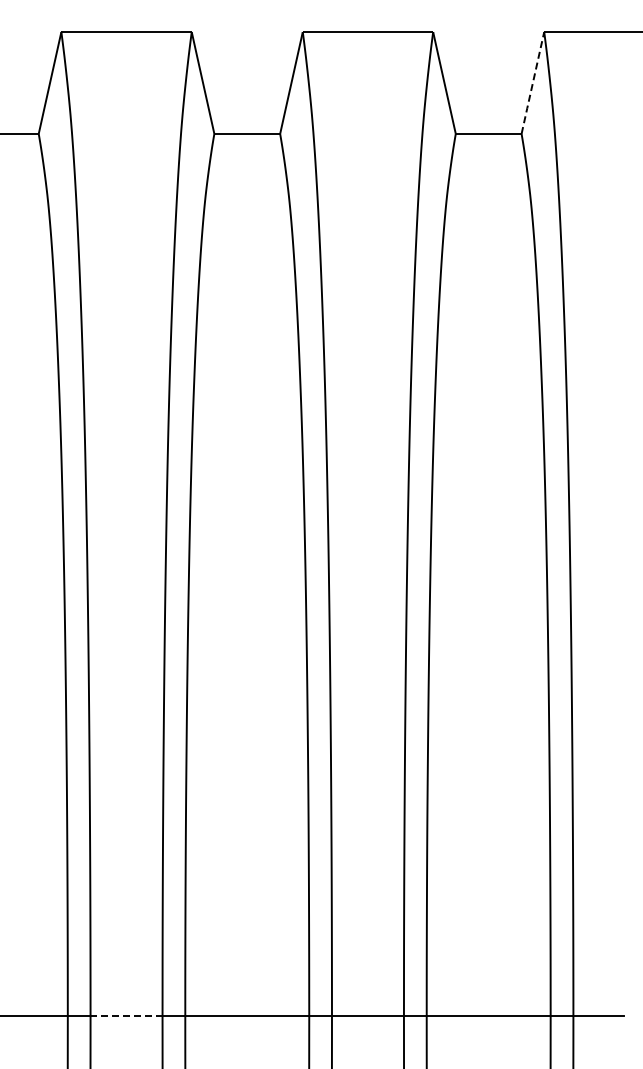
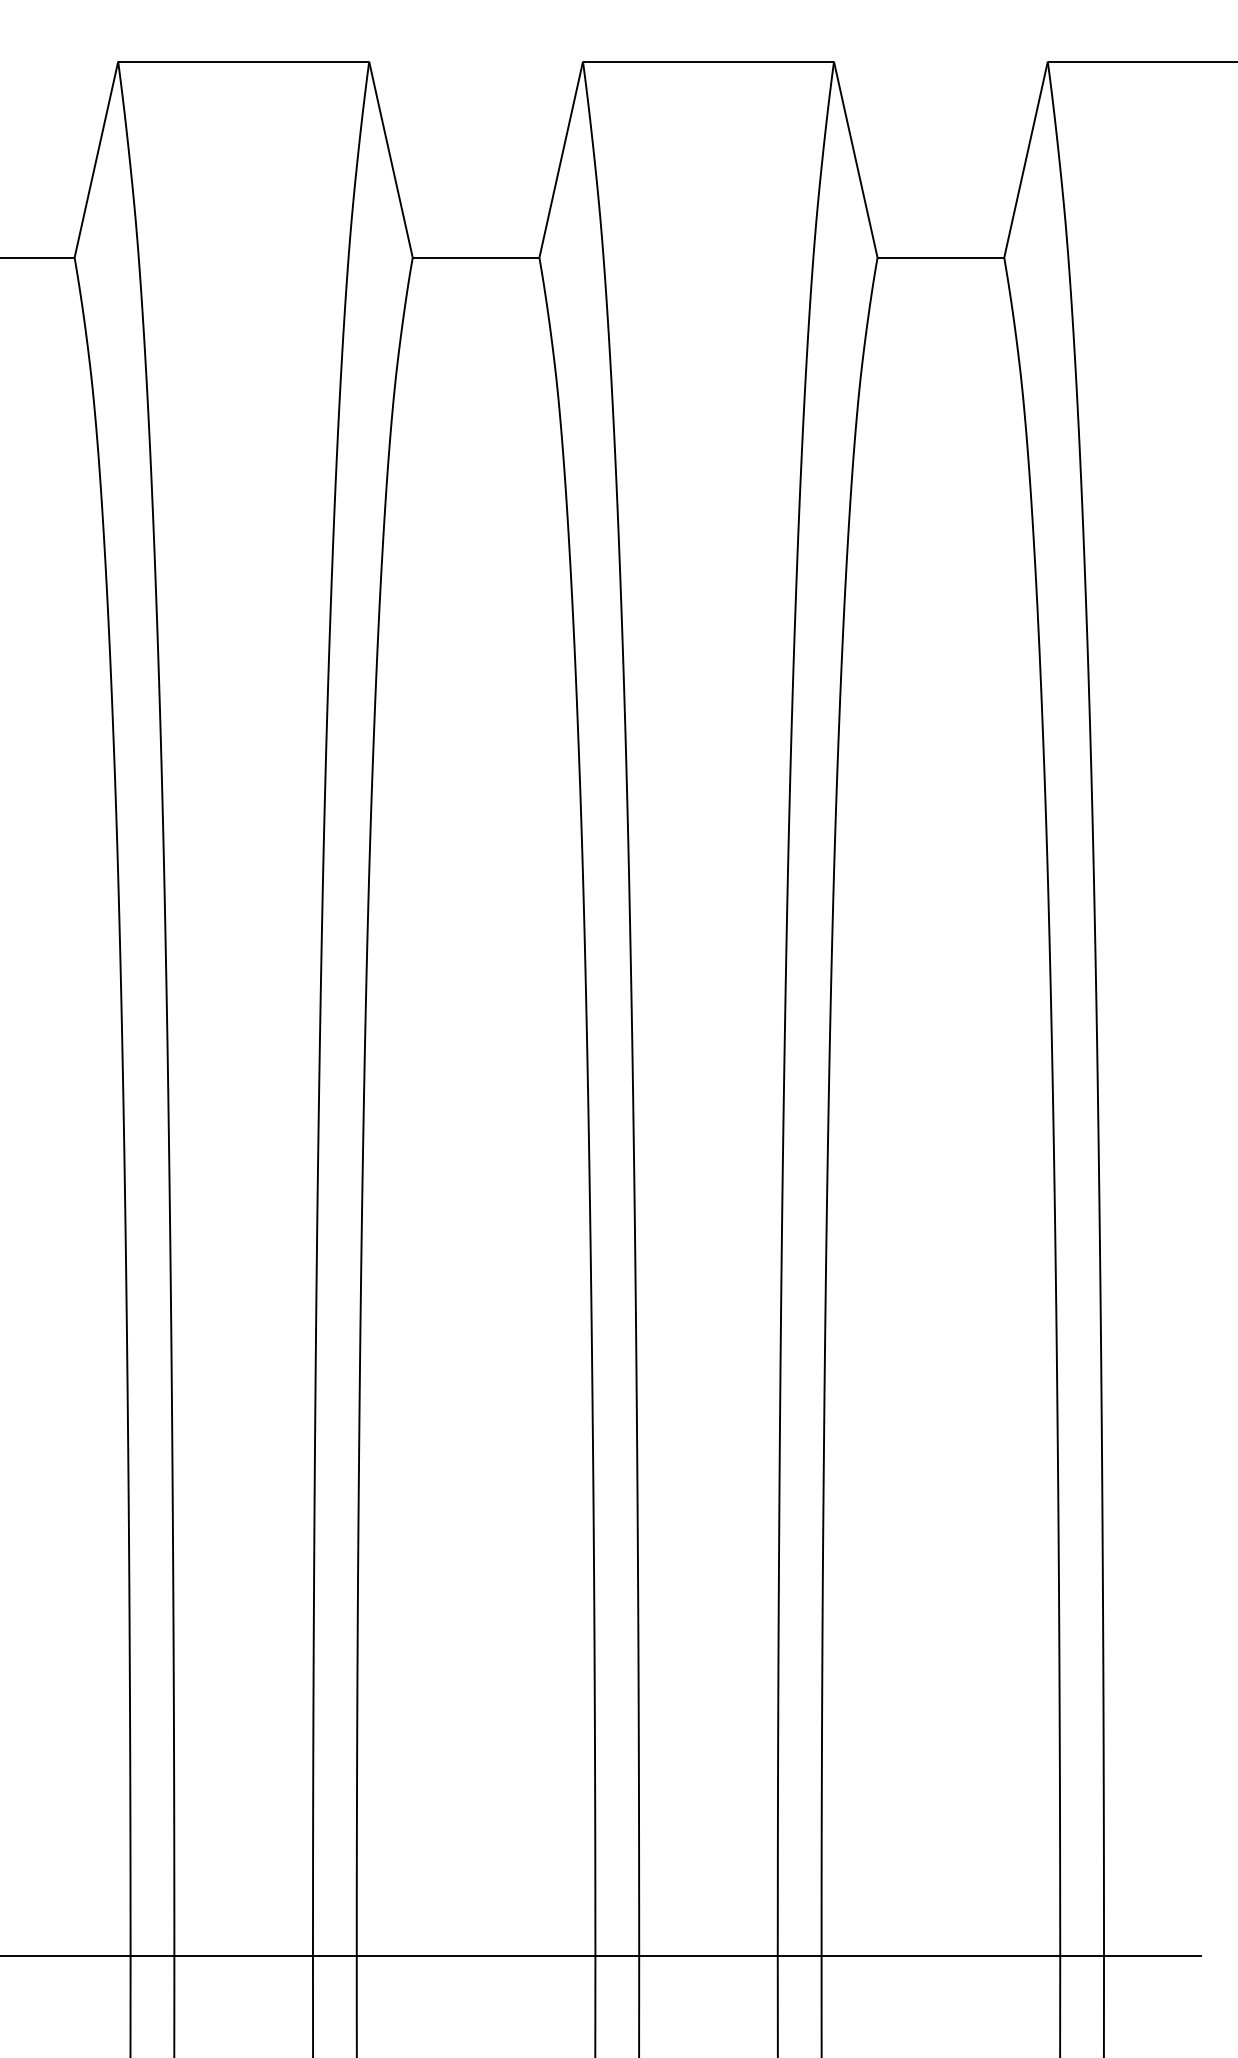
line: (532, 83) -> (1025, 160), dashed -> solid
line: (126, 1016) -> (243, 1956), dashed -> solid

